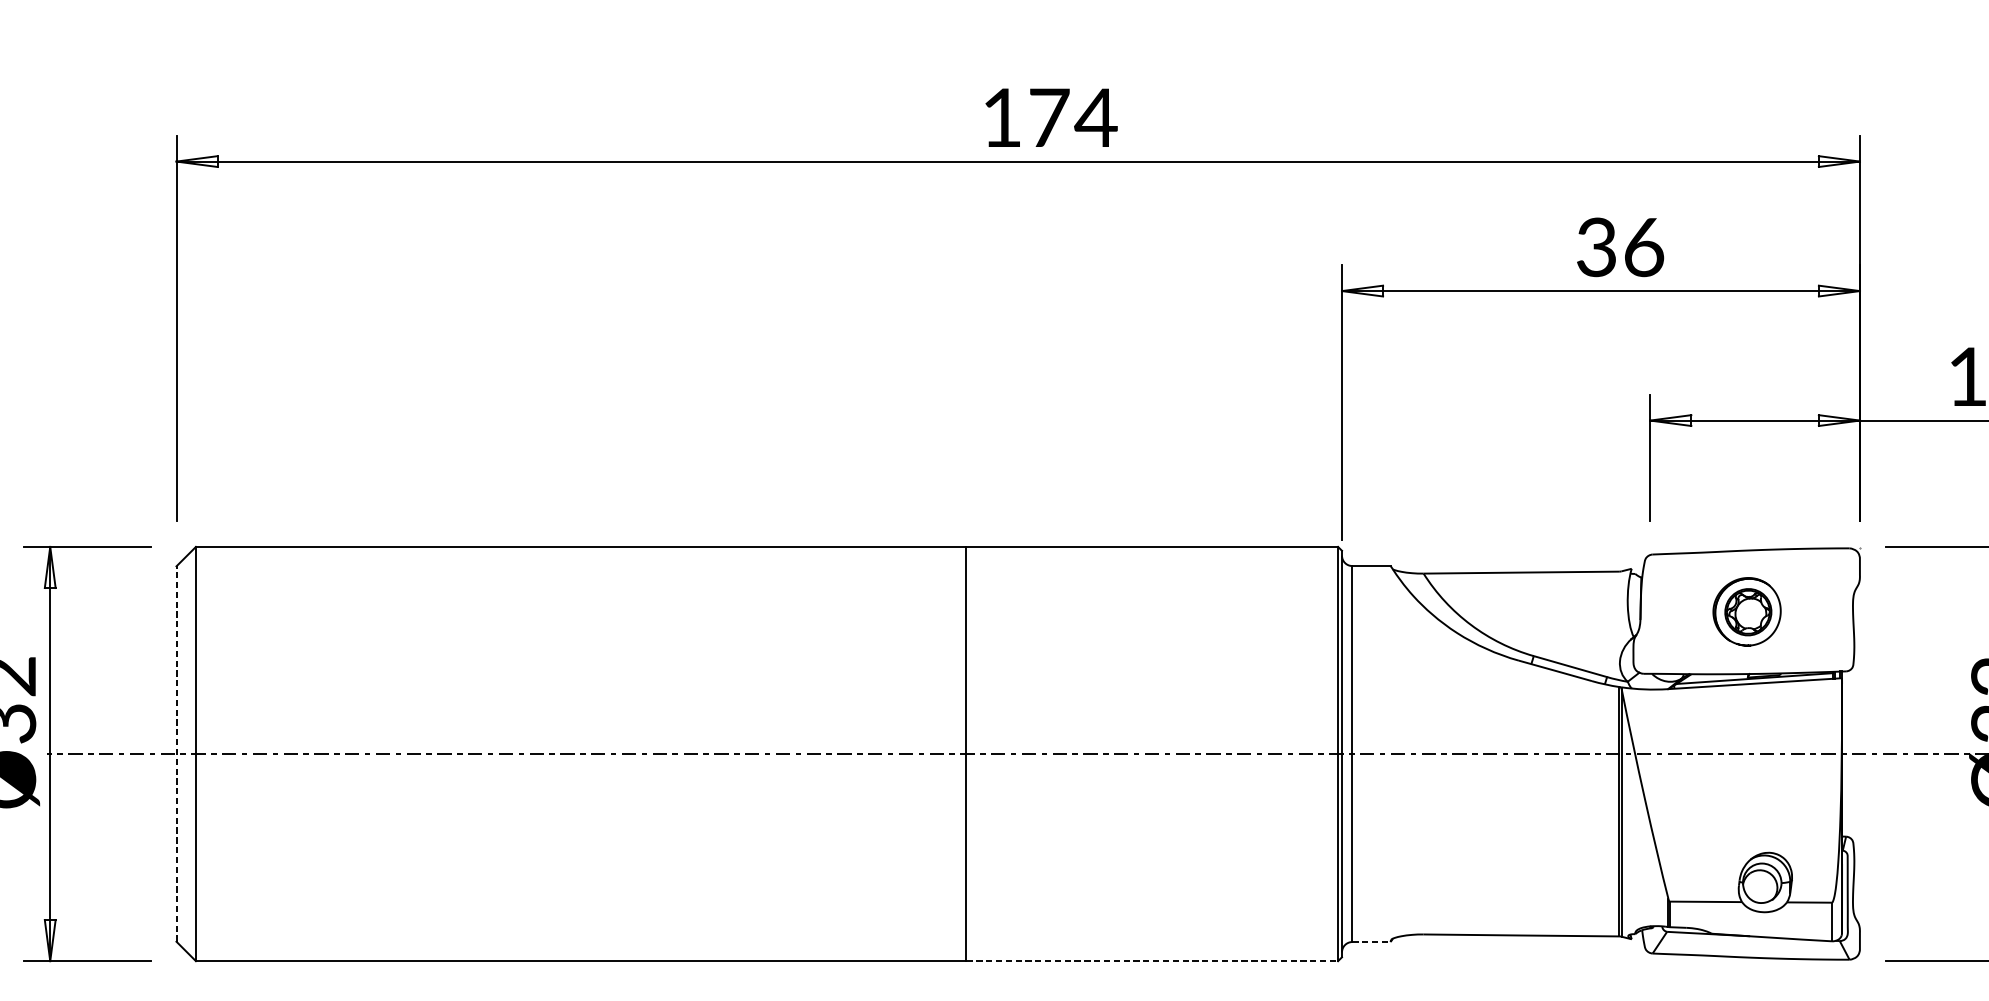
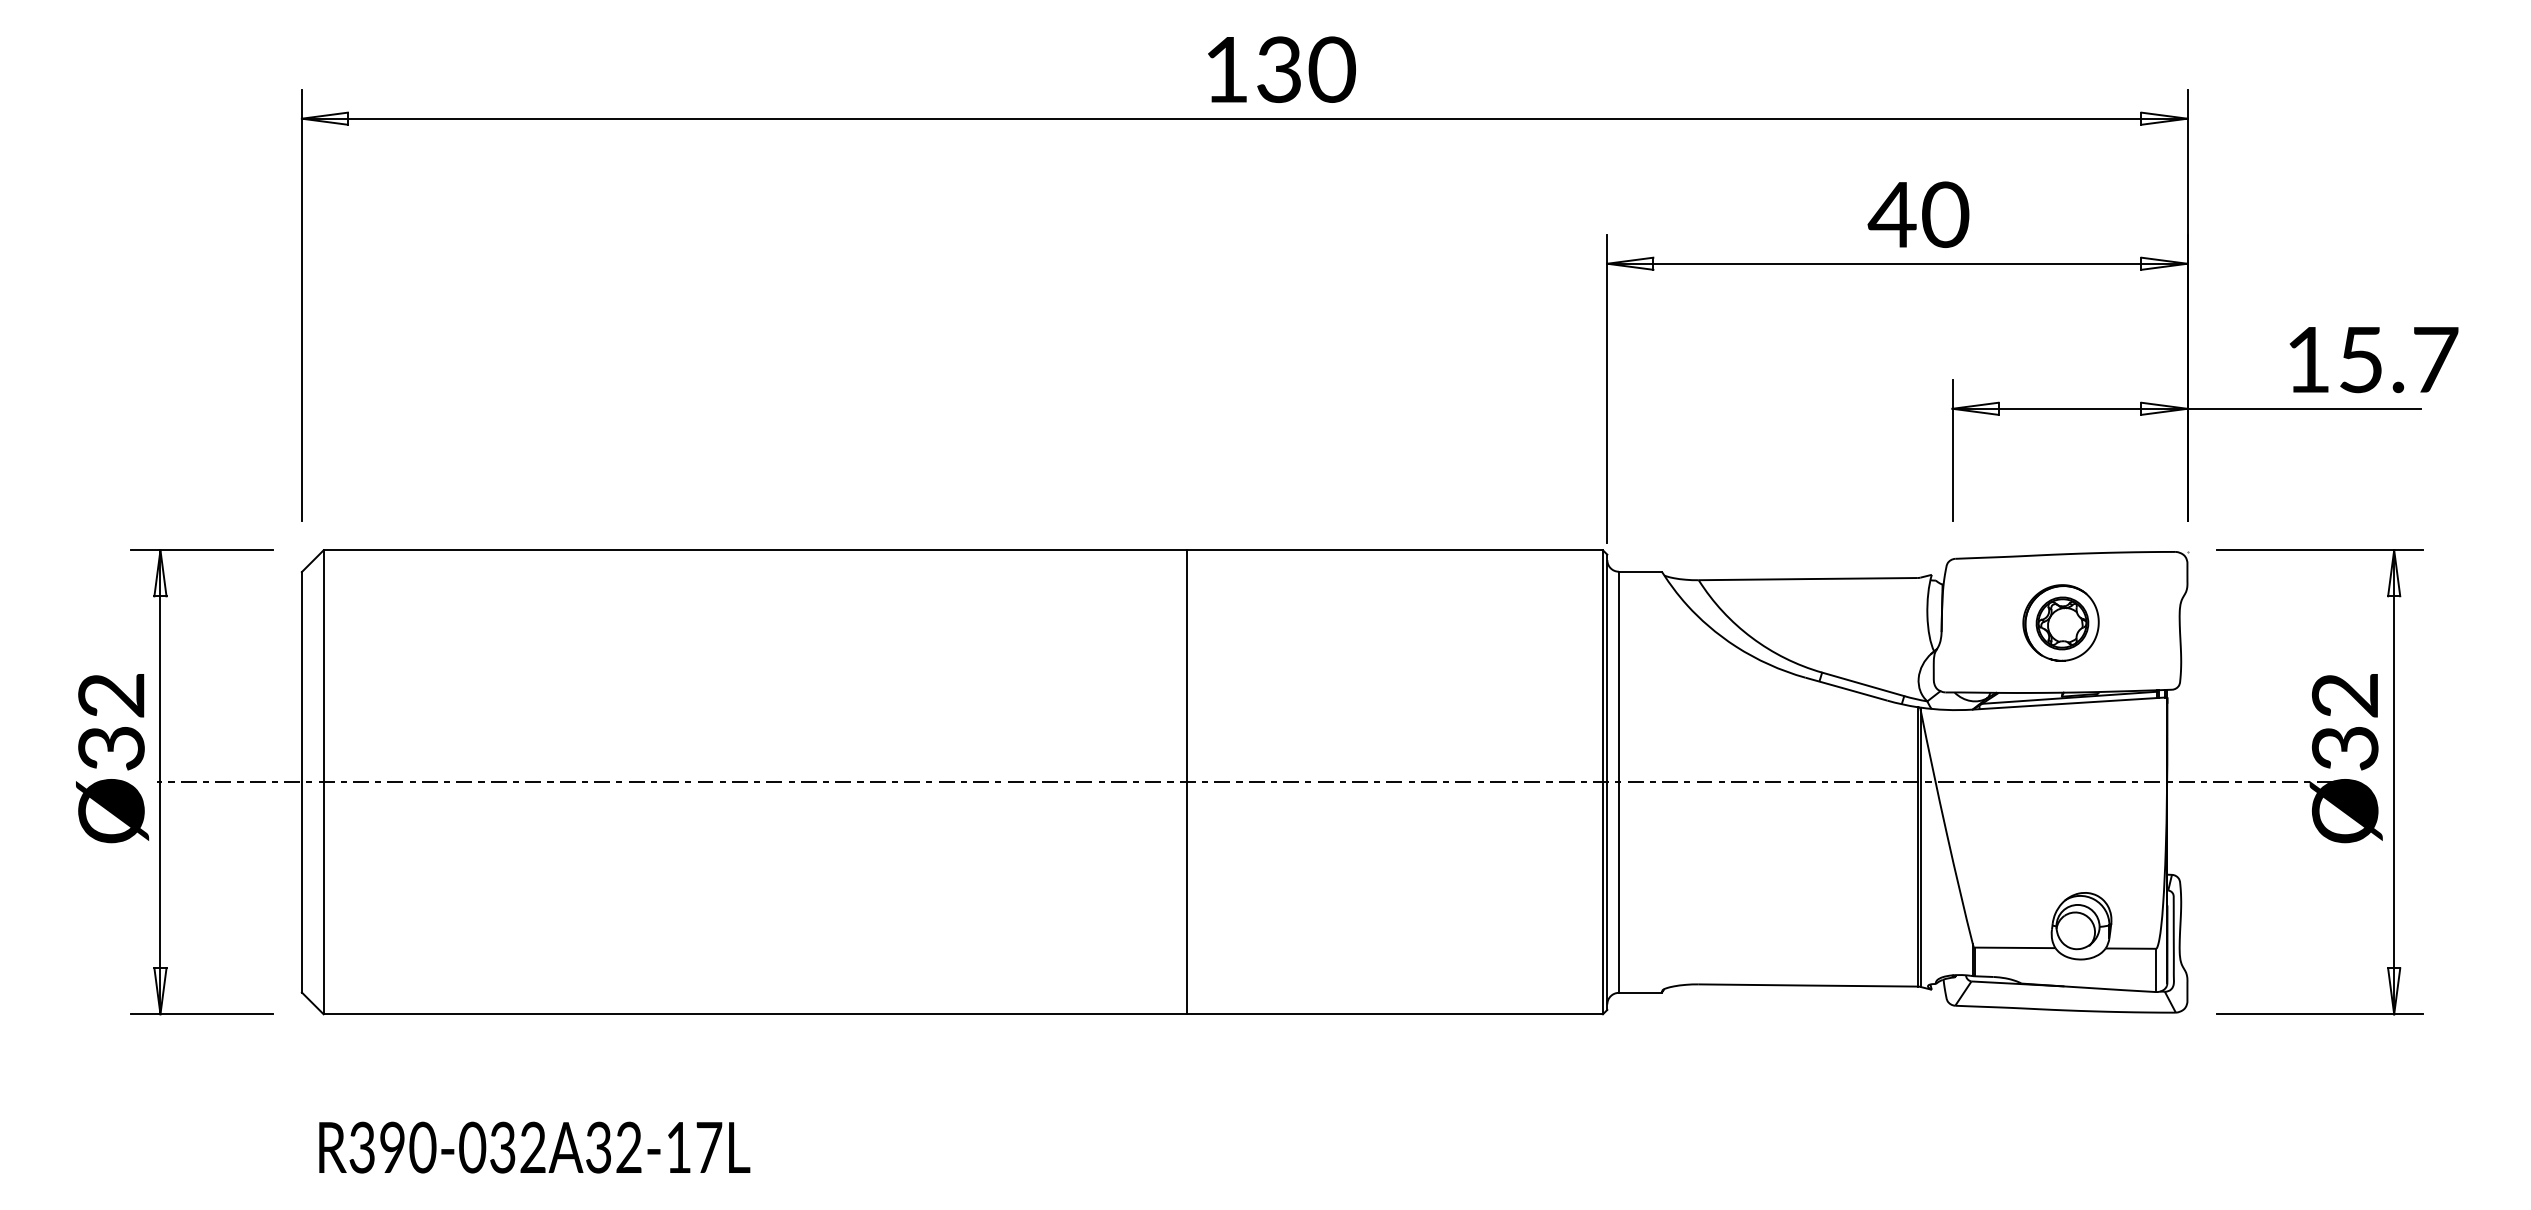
text: (1073, 117) -> (1306, 69), 174 -> 130
text: (1619, 247) -> (1918, 214), 36 -> 40
line: (176, 753) -> (301, 781), dashed -> solid
line: (1371, 941) -> (1640, 992), dashed -> solid
line: (1152, 961) -> (1395, 1014), dashed -> solid

